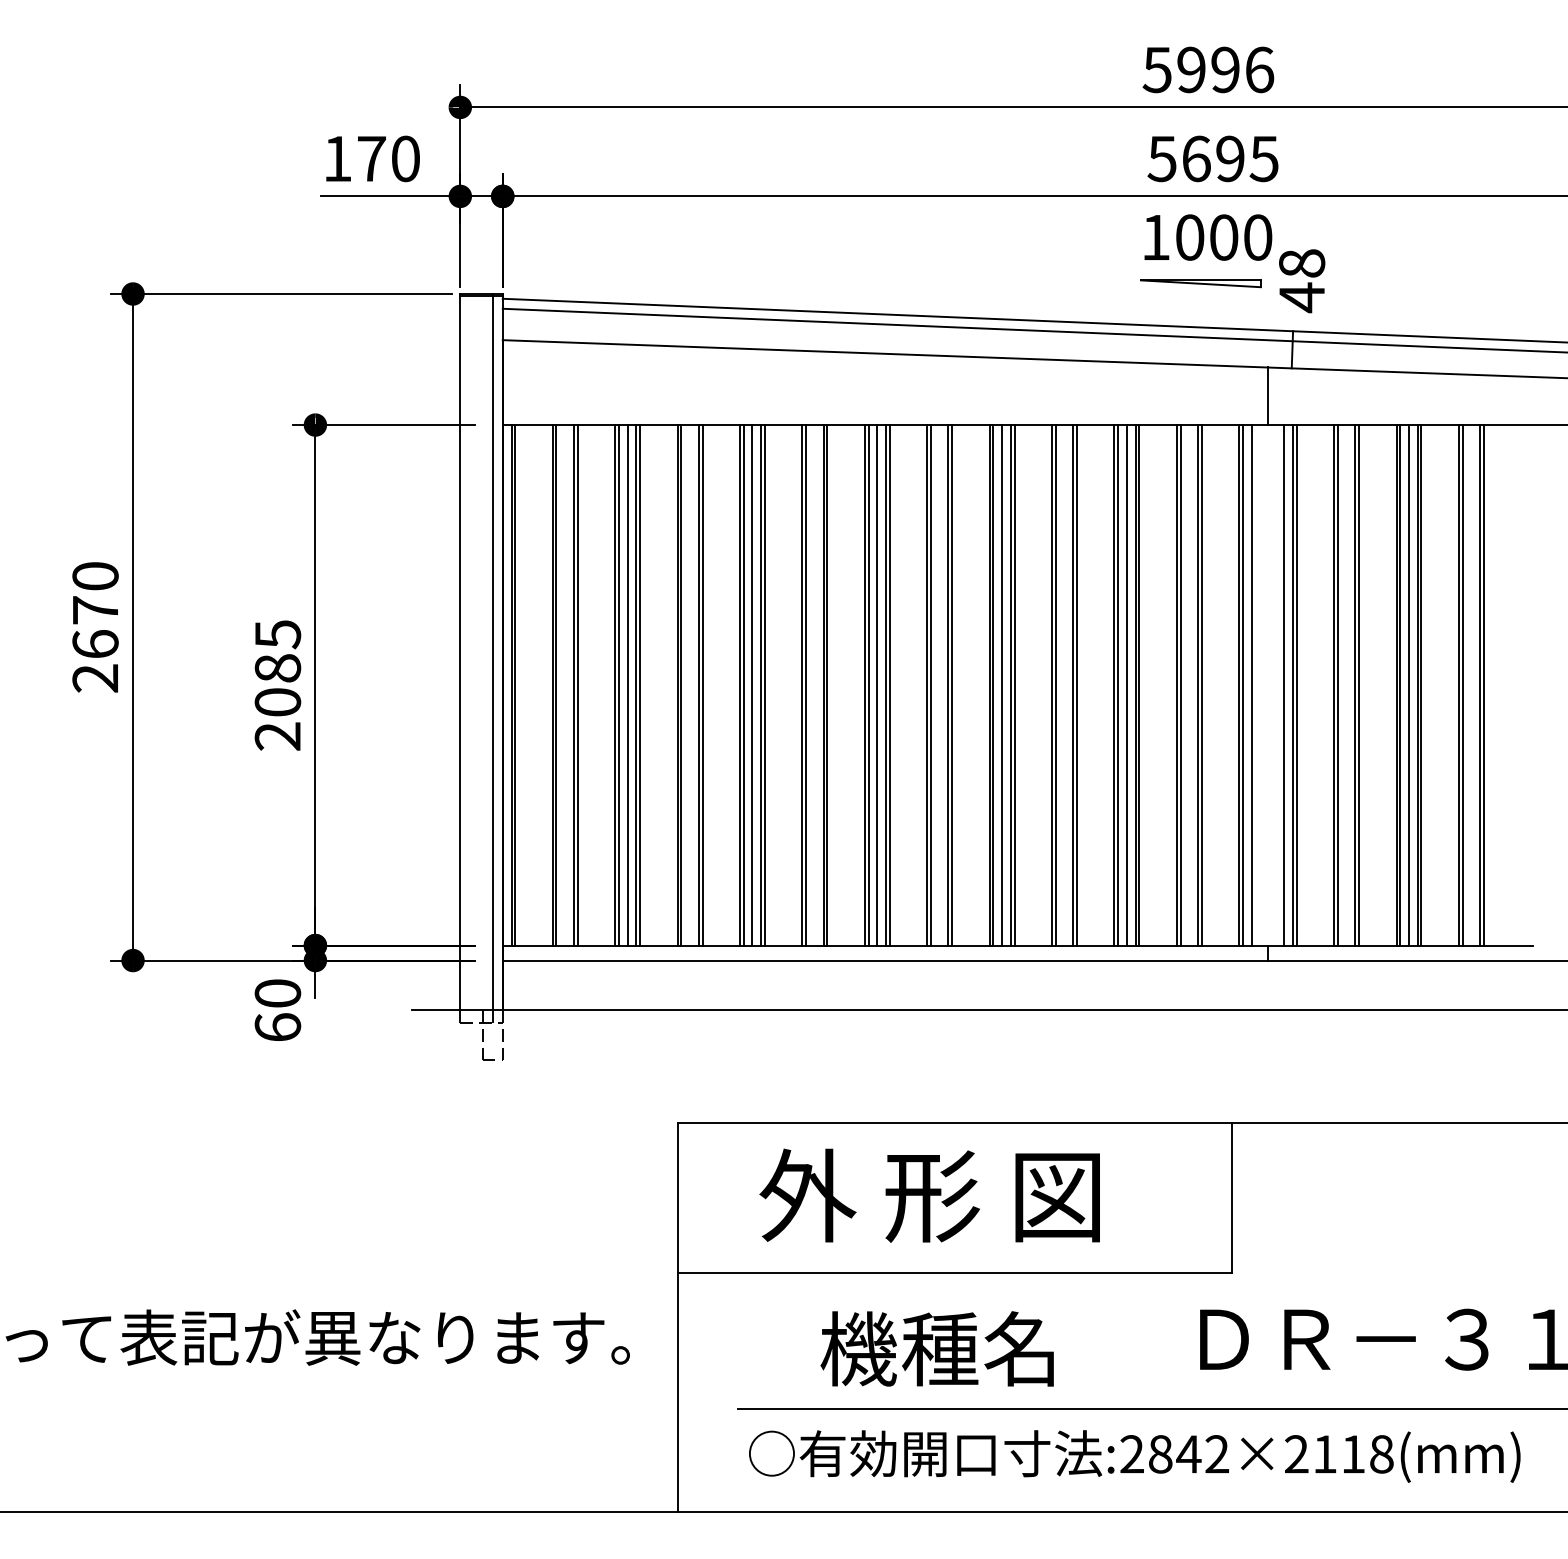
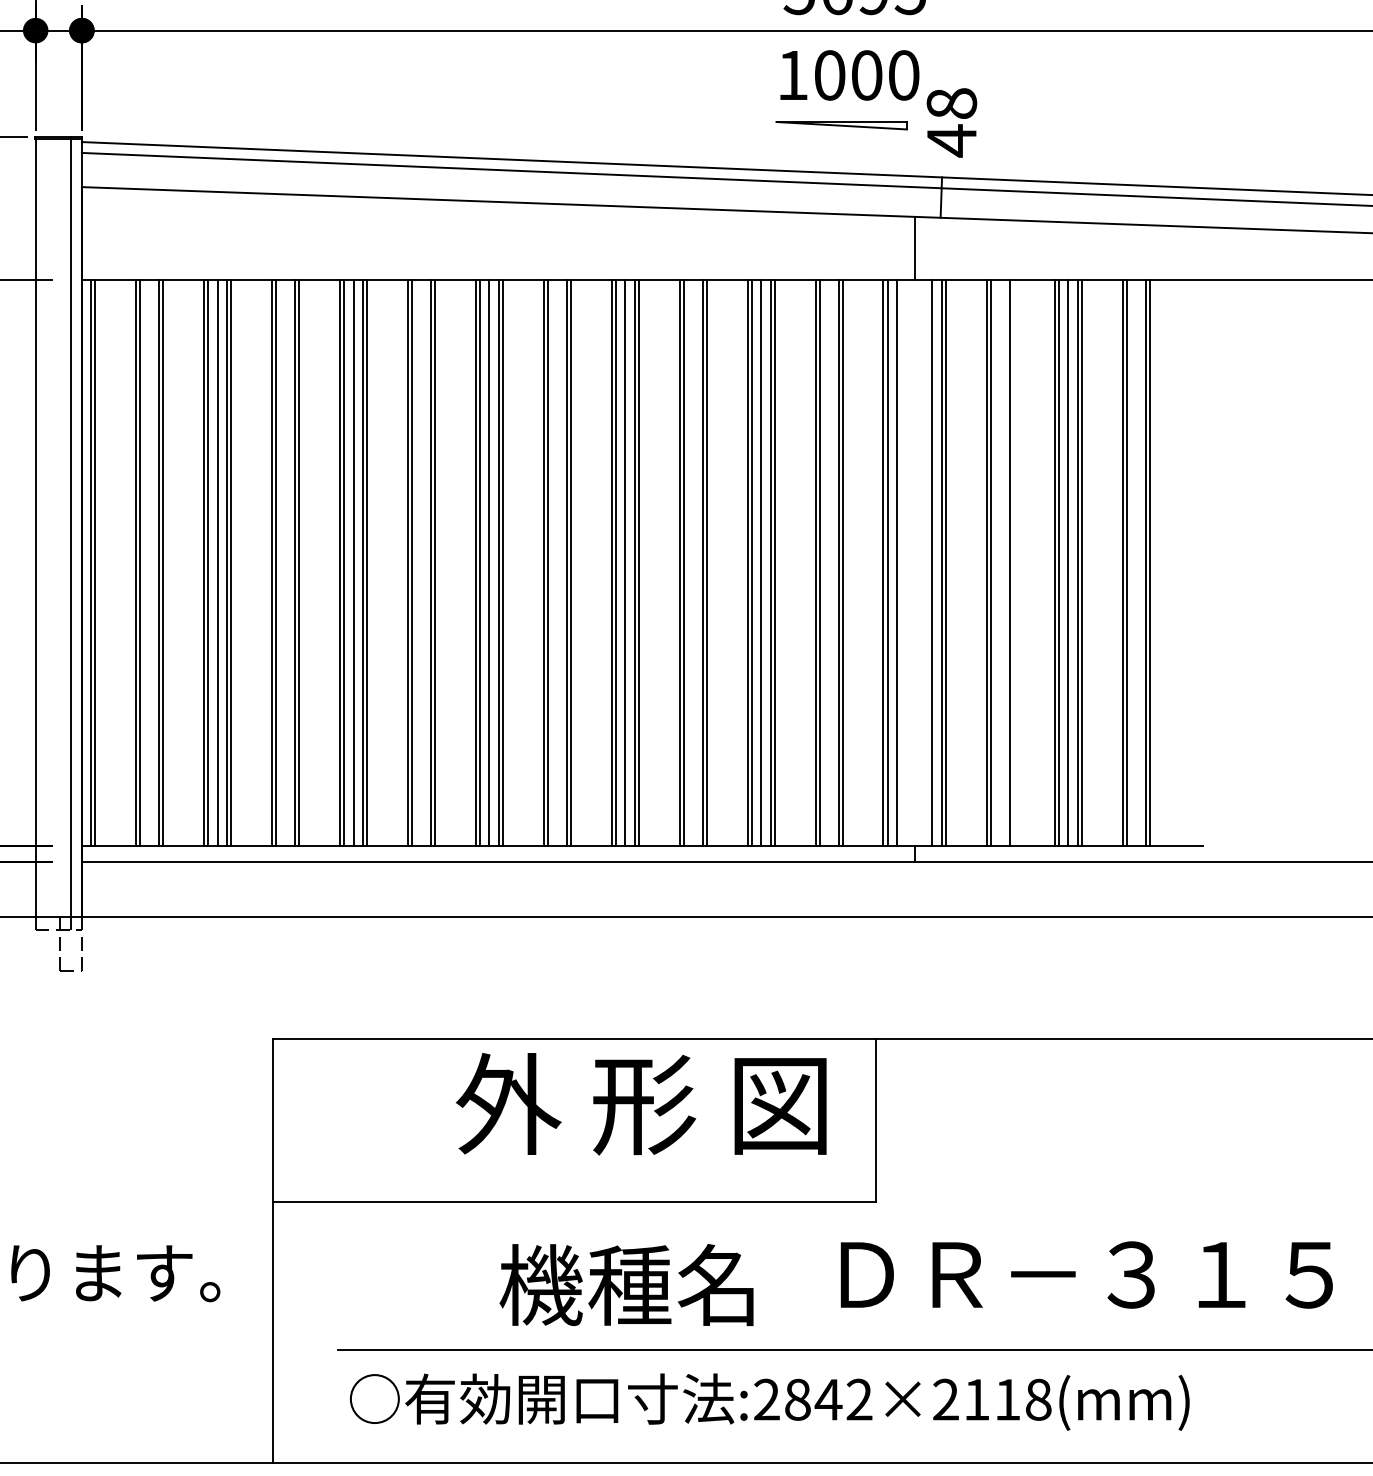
line: (1359, 685) -> (1014, 562), removed
text: (929, 1195) -> (641, 1103), moved
text: (936, 1348) -> (625, 1284), moved

